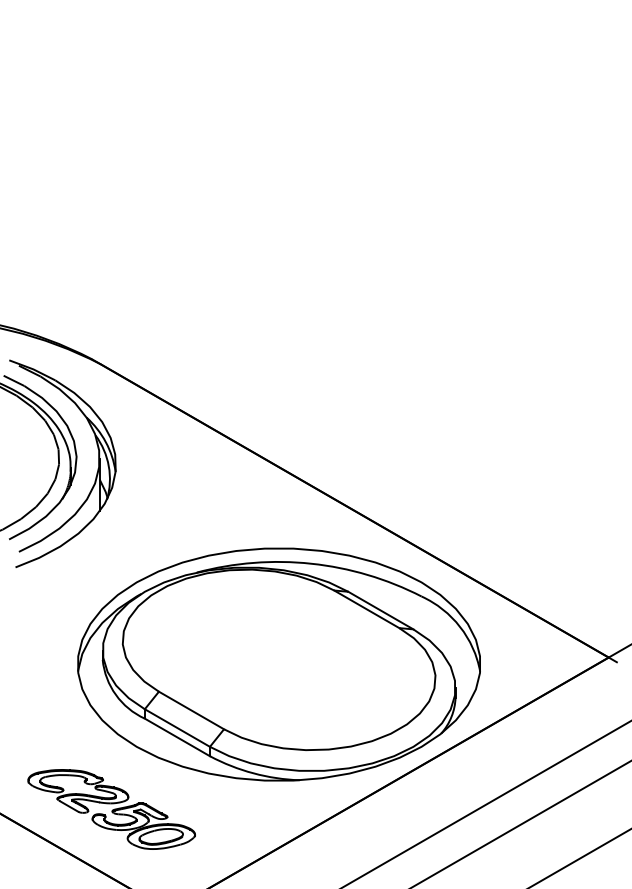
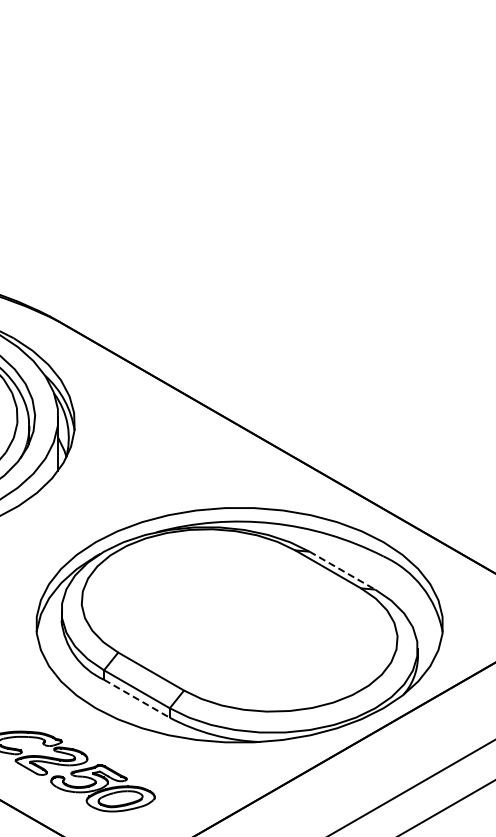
line: (380, 610) -> (342, 570), solid -> dashed
line: (177, 737) -> (137, 698), solid -> dashed

